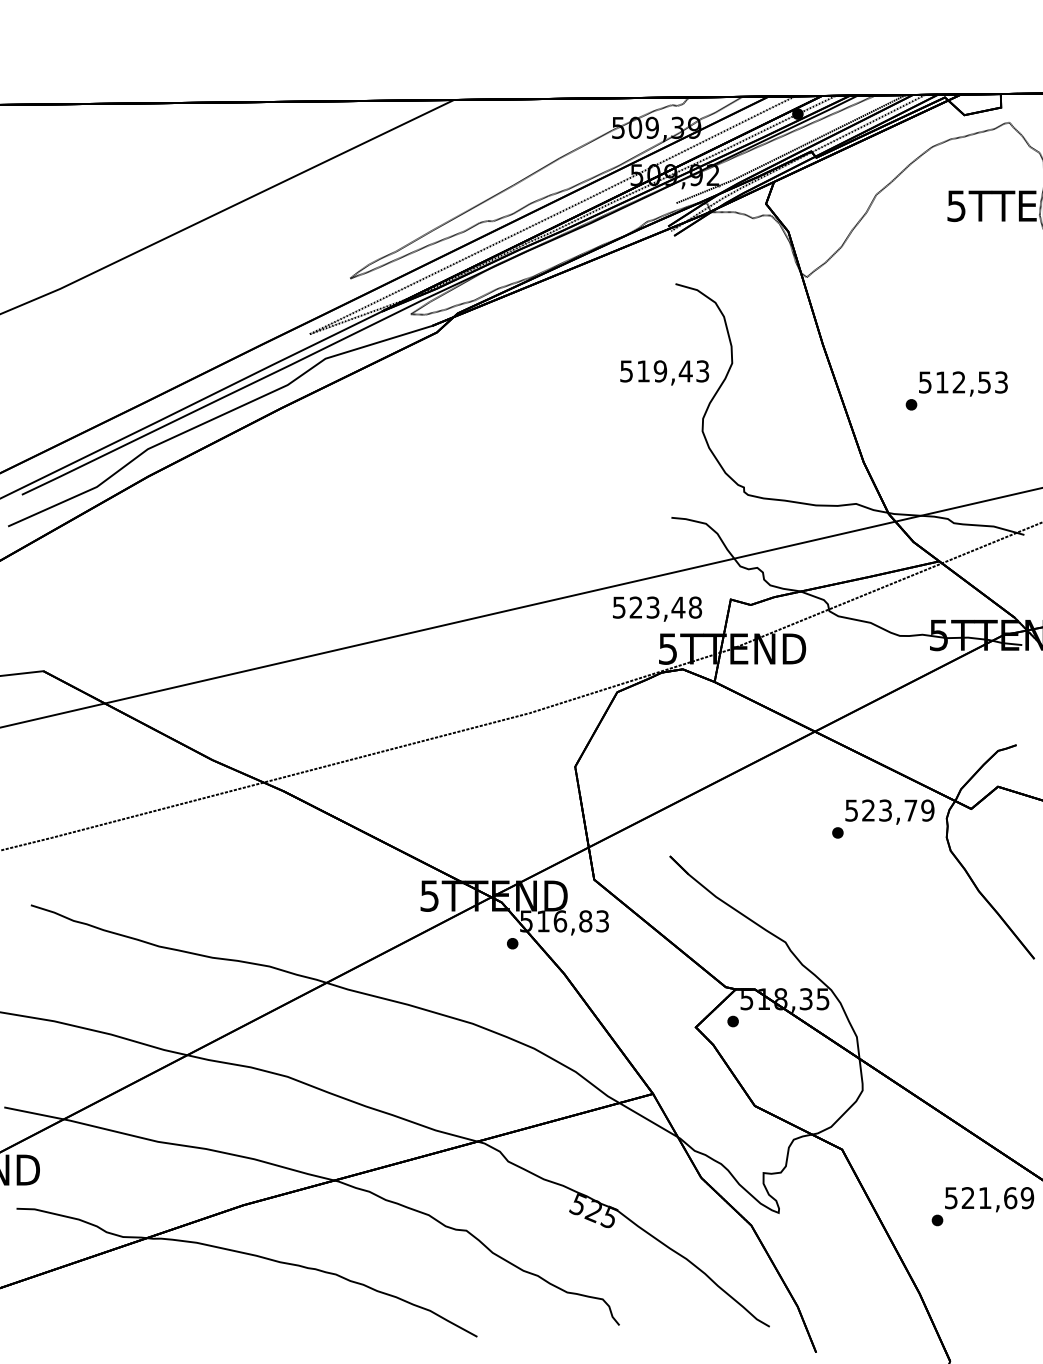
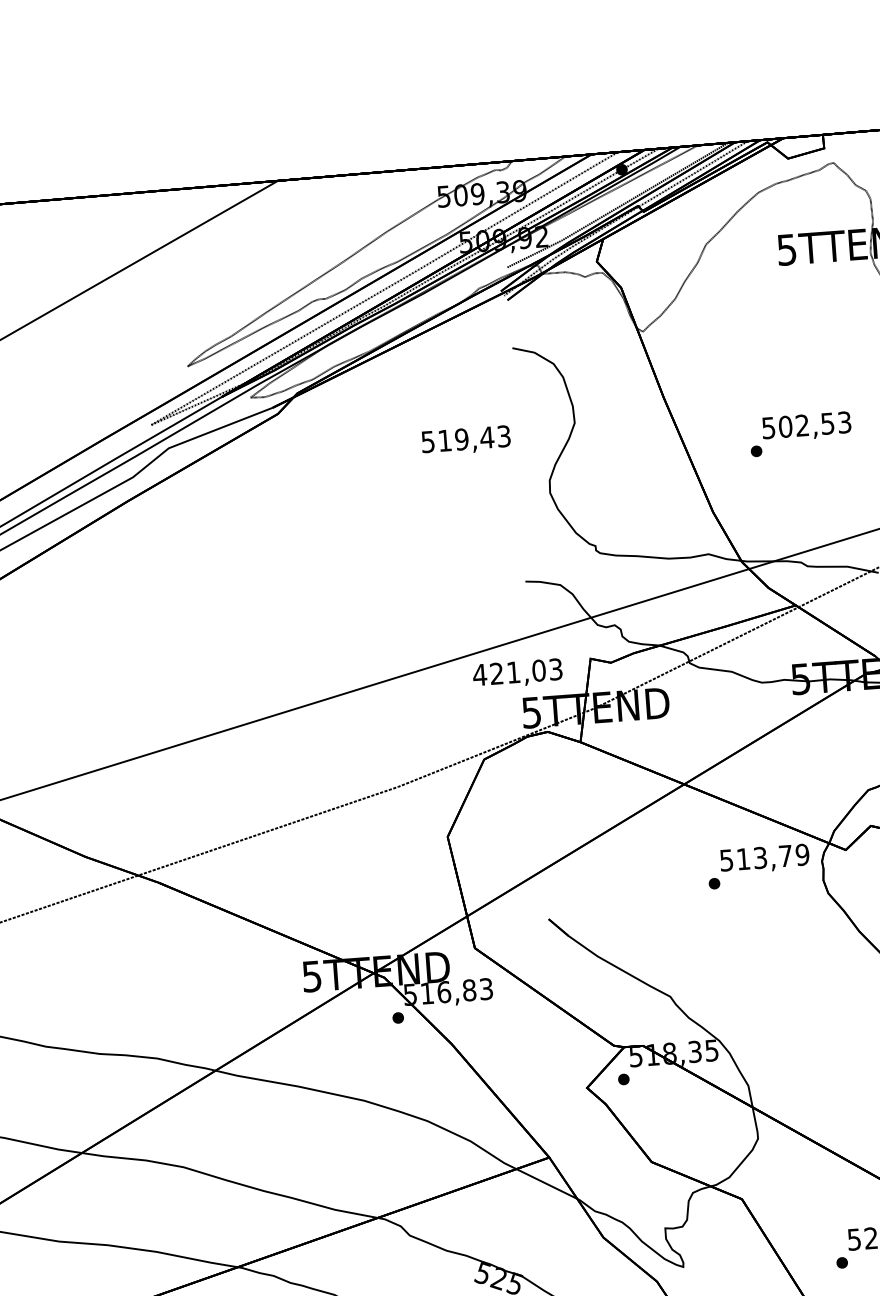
text: (664, 372) -> (465, 440), moved
text: (941, 382) -> (784, 426), 512,53 -> 502,53
text: (657, 607) -> (518, 672), 523,48 -> 421,03
text: (868, 810) -> (743, 859), 523,79 -> 513,79

